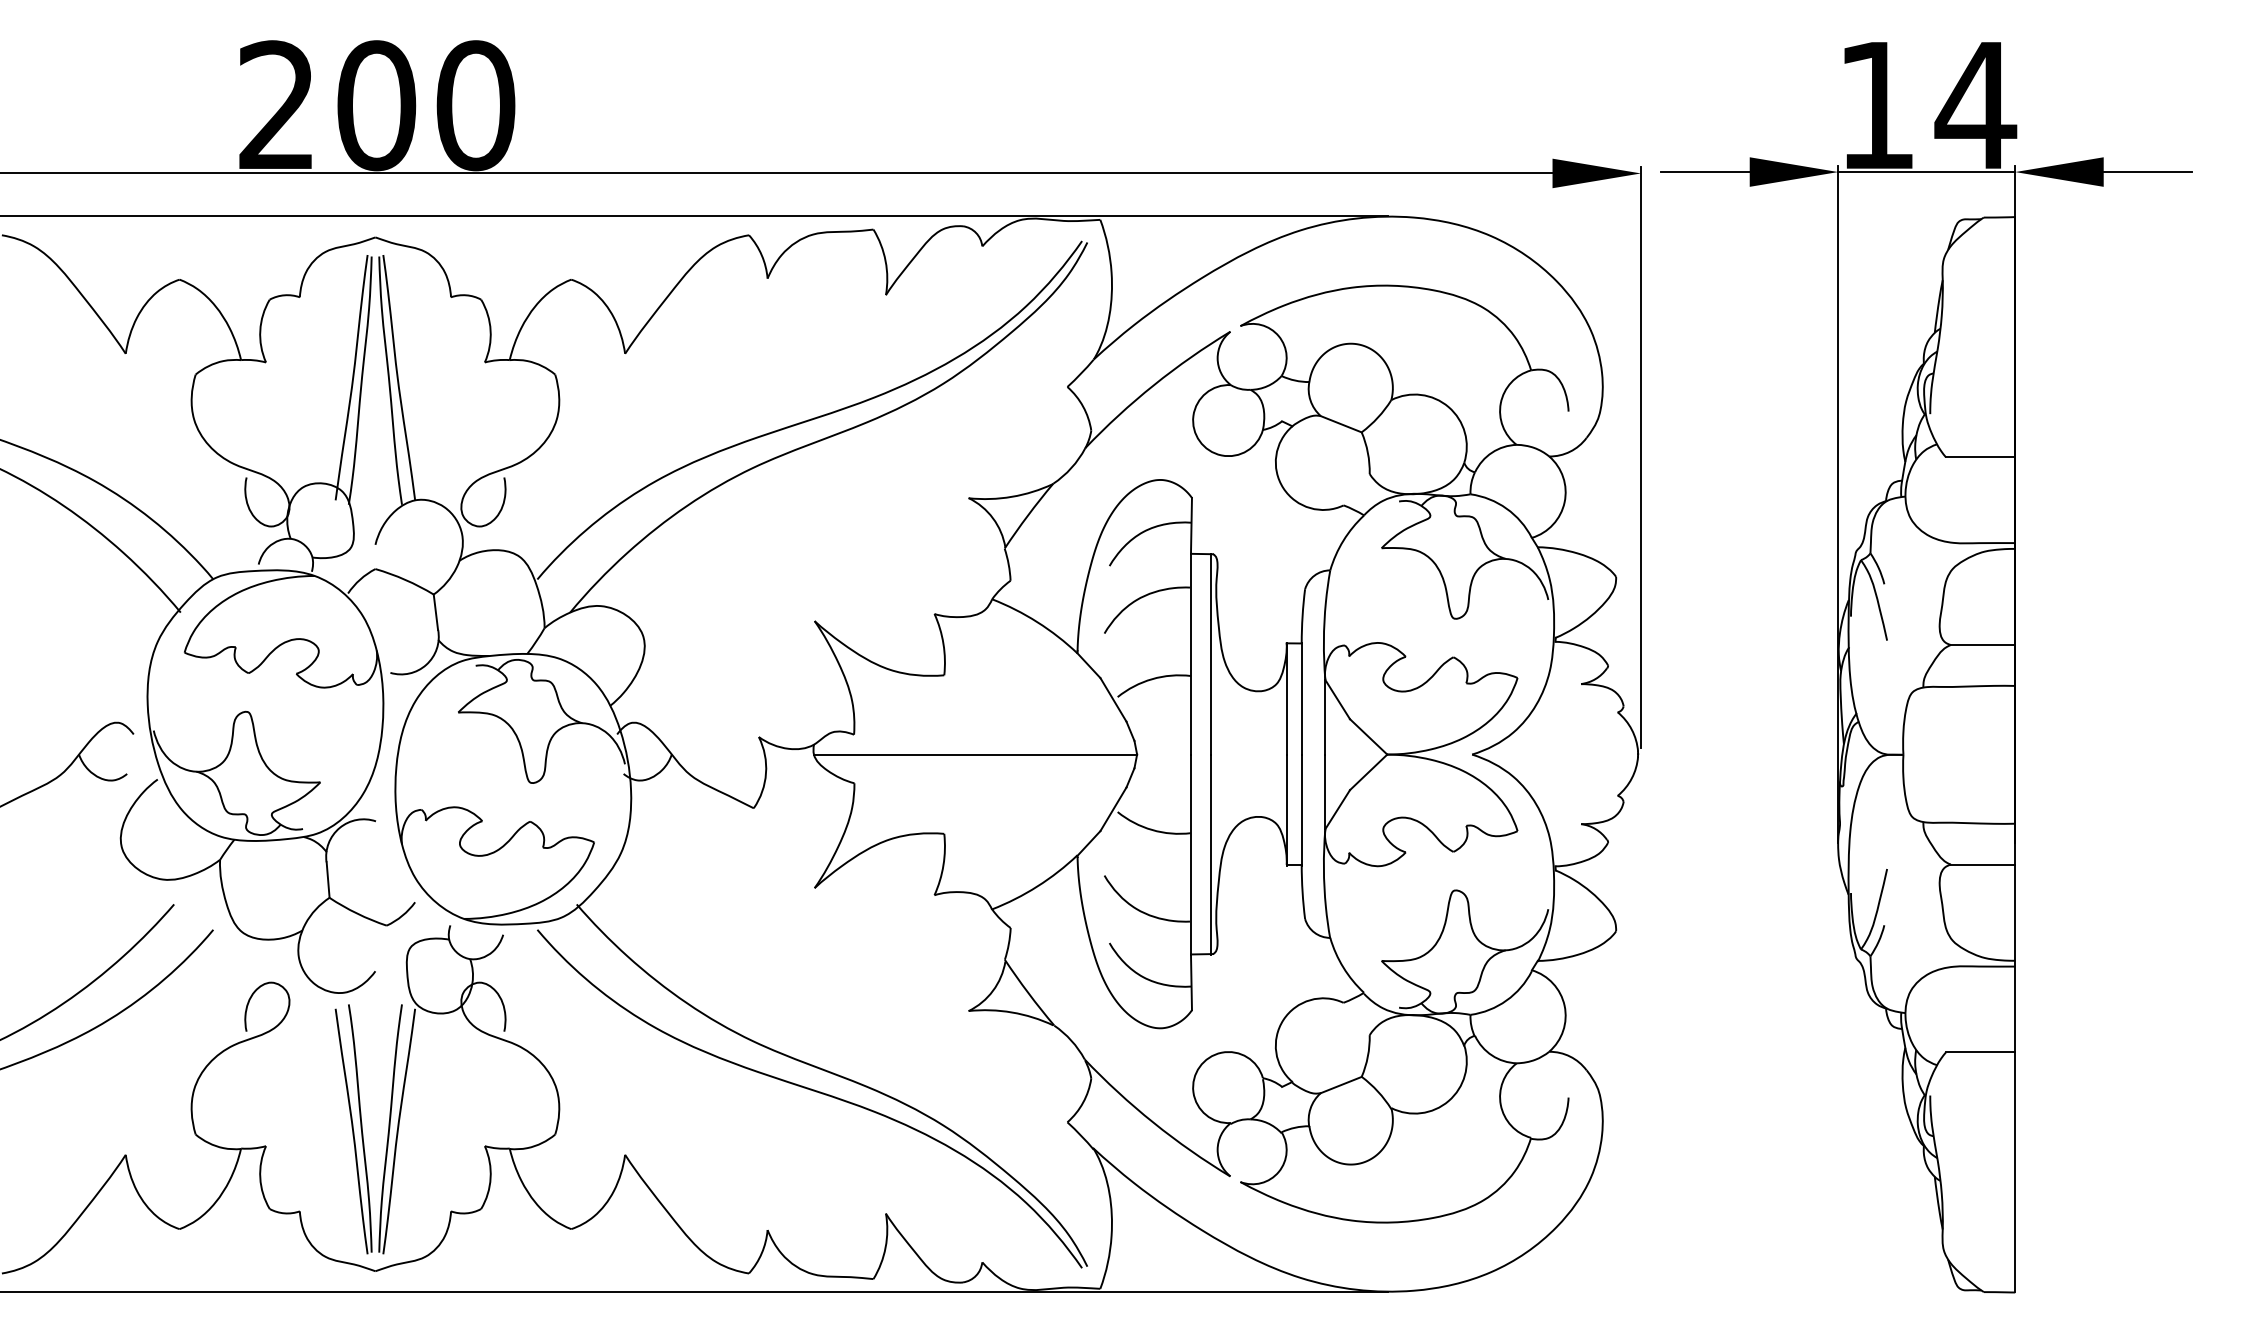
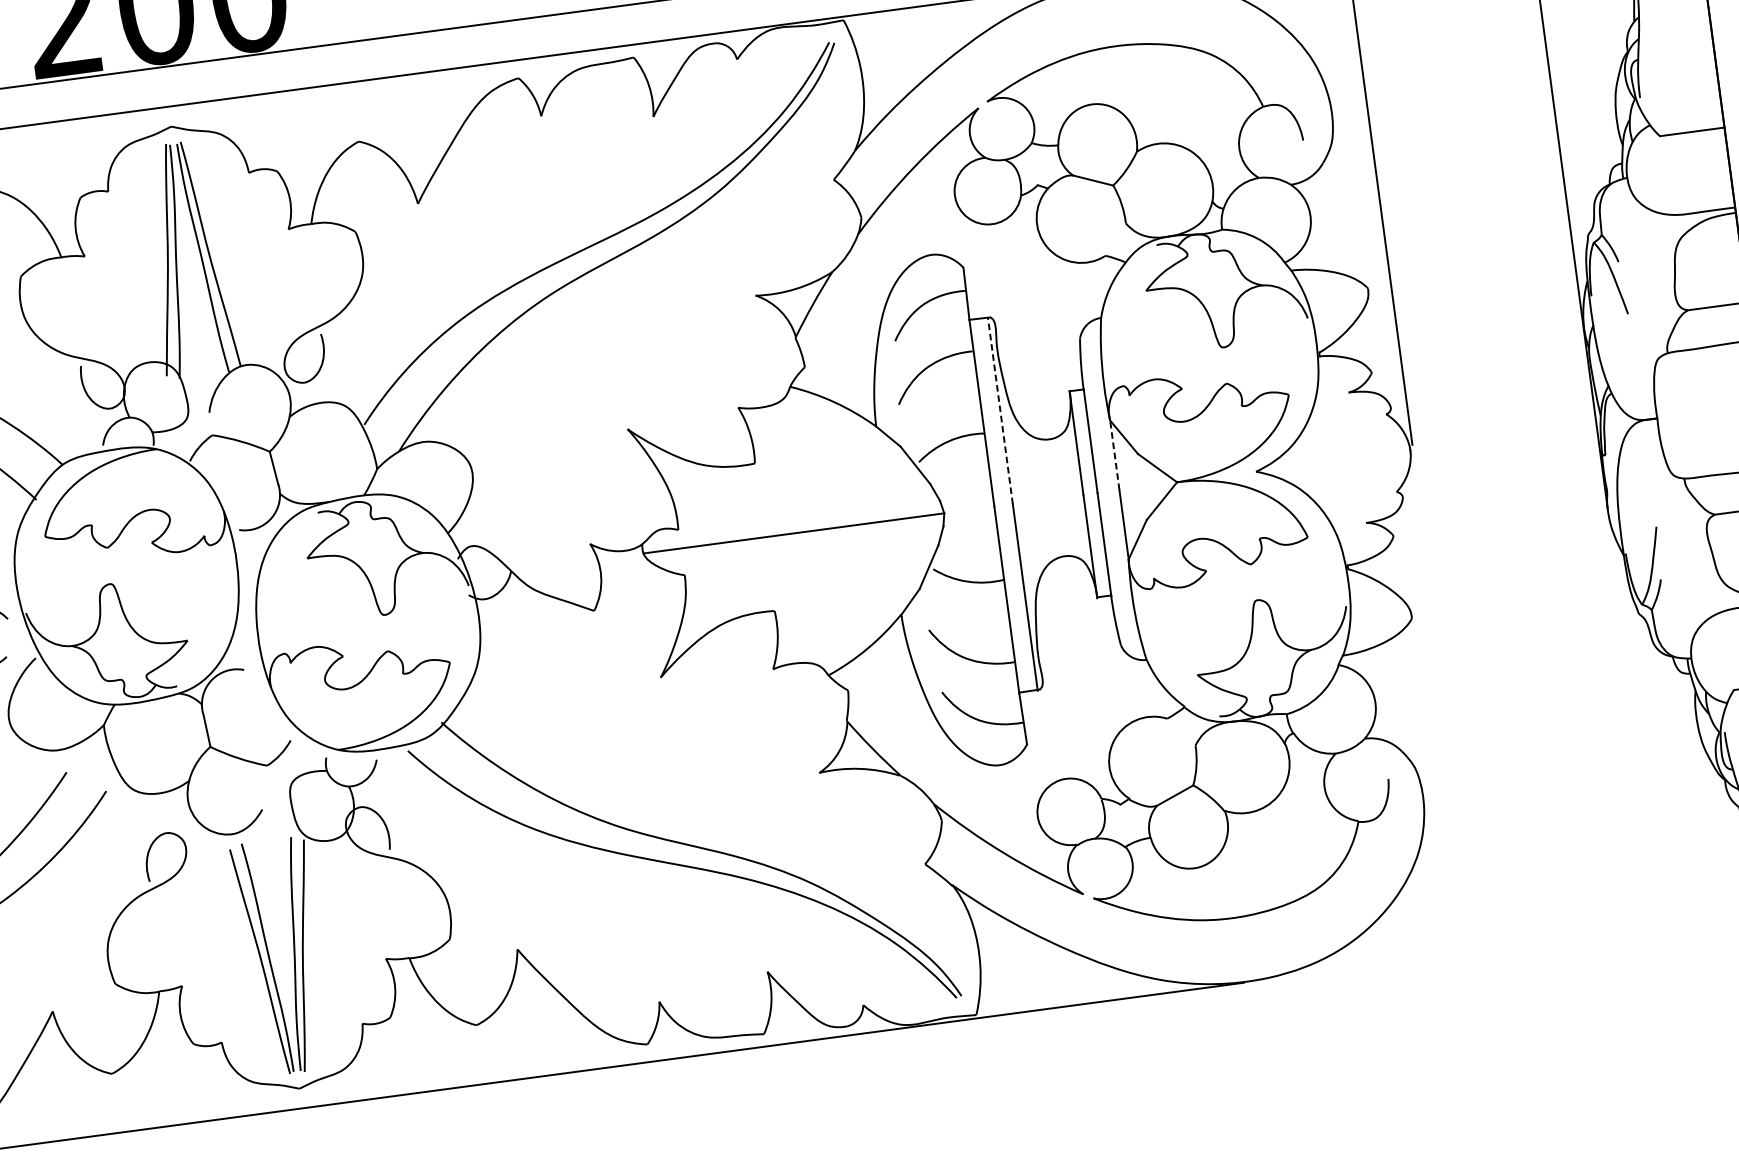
line: (1210, 653) -> (999, 410), solid -> dashed
line: (1325, 716) -> (1114, 454), solid -> dashed

